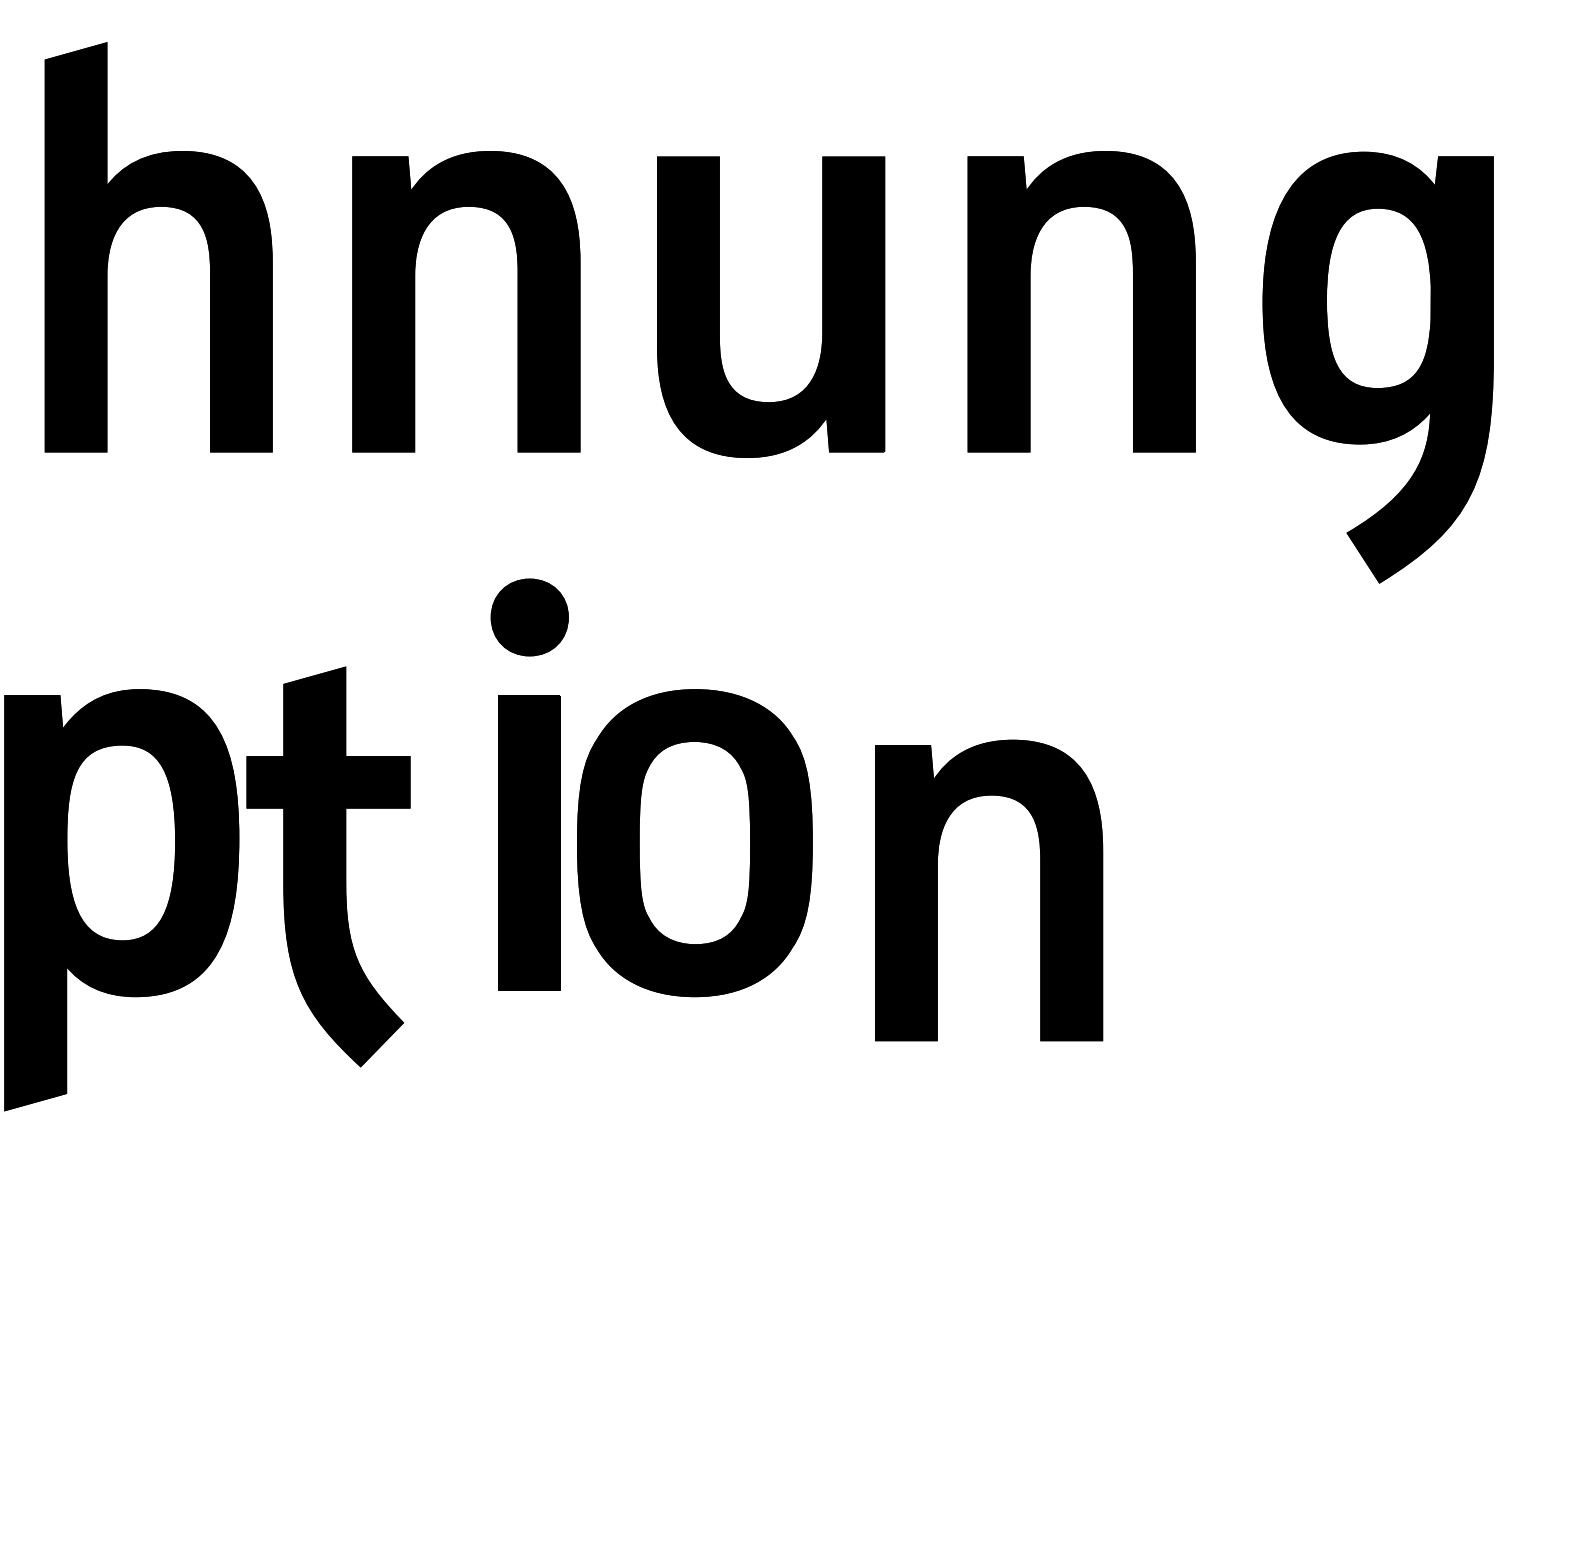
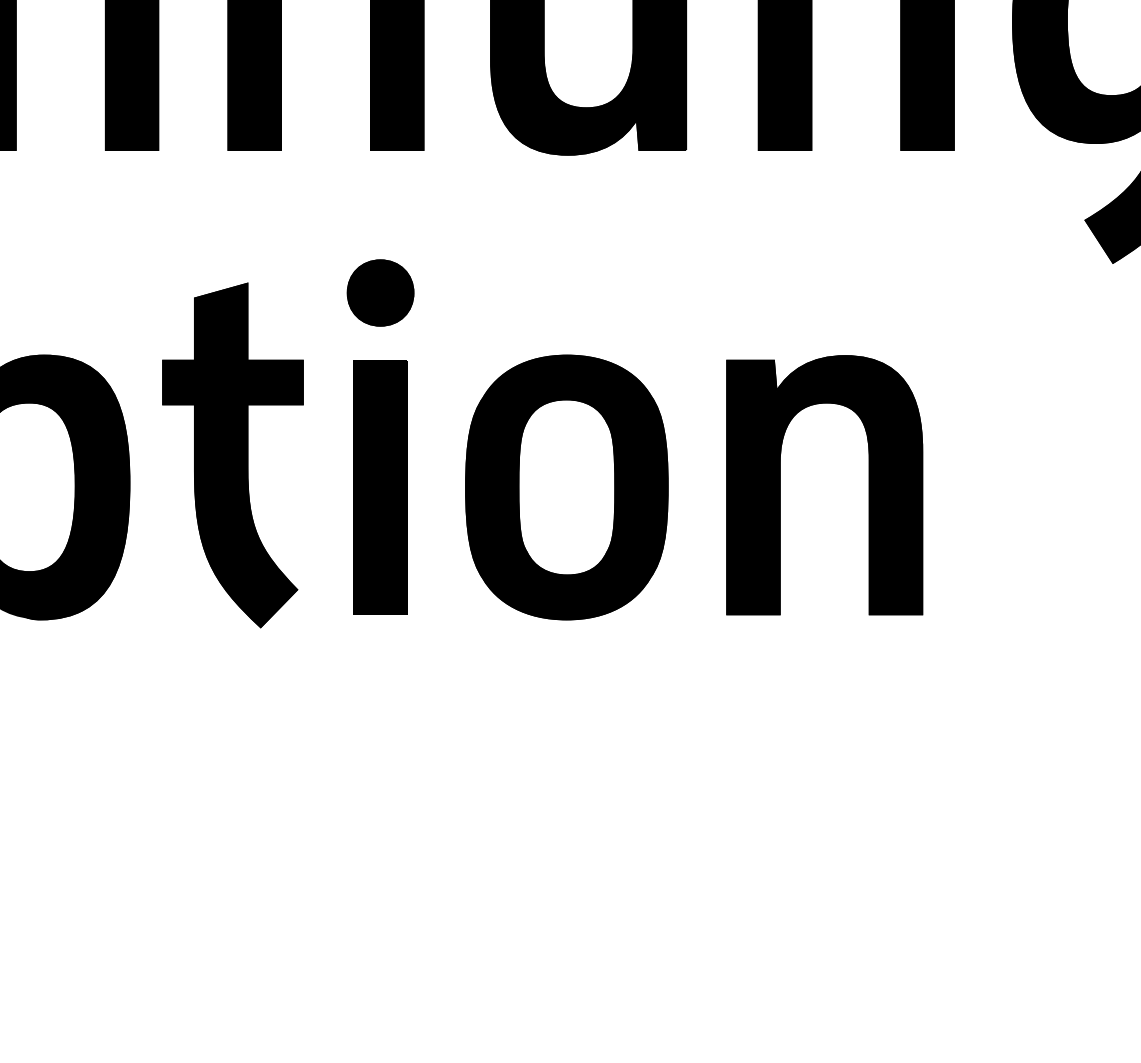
part: (694, 843) -> (566, 487), moved
part: (328, 866) -> (232, 455), moved
part: (1040, 890) -> (869, 485), moved

